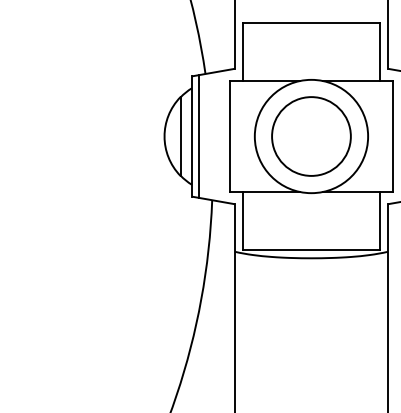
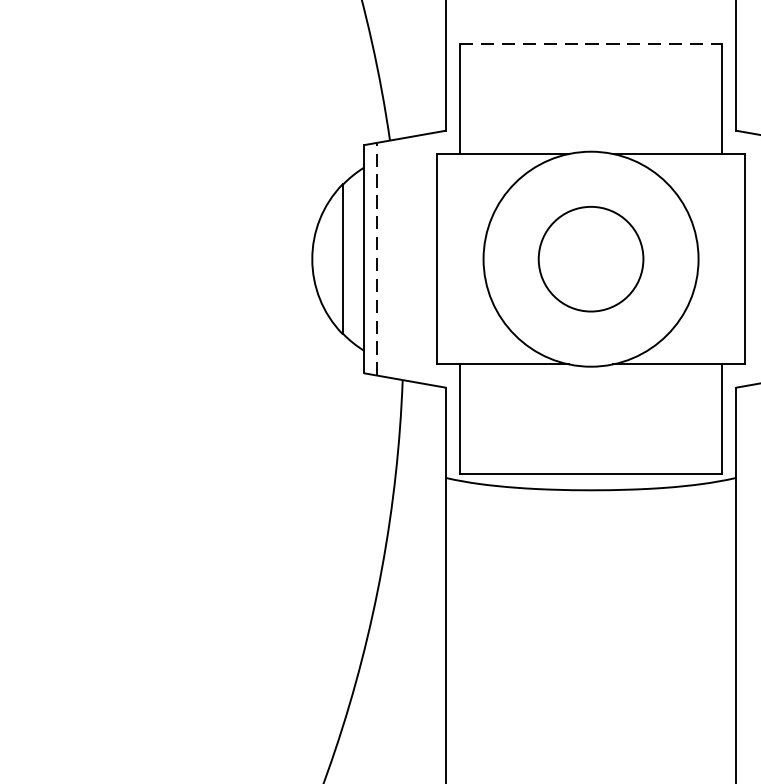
line: (311, 23) -> (591, 44), solid -> dashed
line: (198, 136) -> (376, 259), solid -> dashed
circle: (311, 136) -> (591, 259), size x0.7

